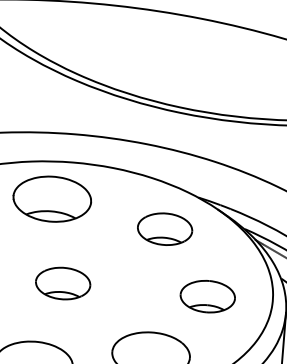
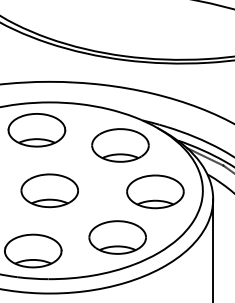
part: (165, 229) -> (120, 145), size x1.43
part: (62, 283) -> (49, 190), size x1.43
part: (207, 296) -> (155, 191), size x1.43

